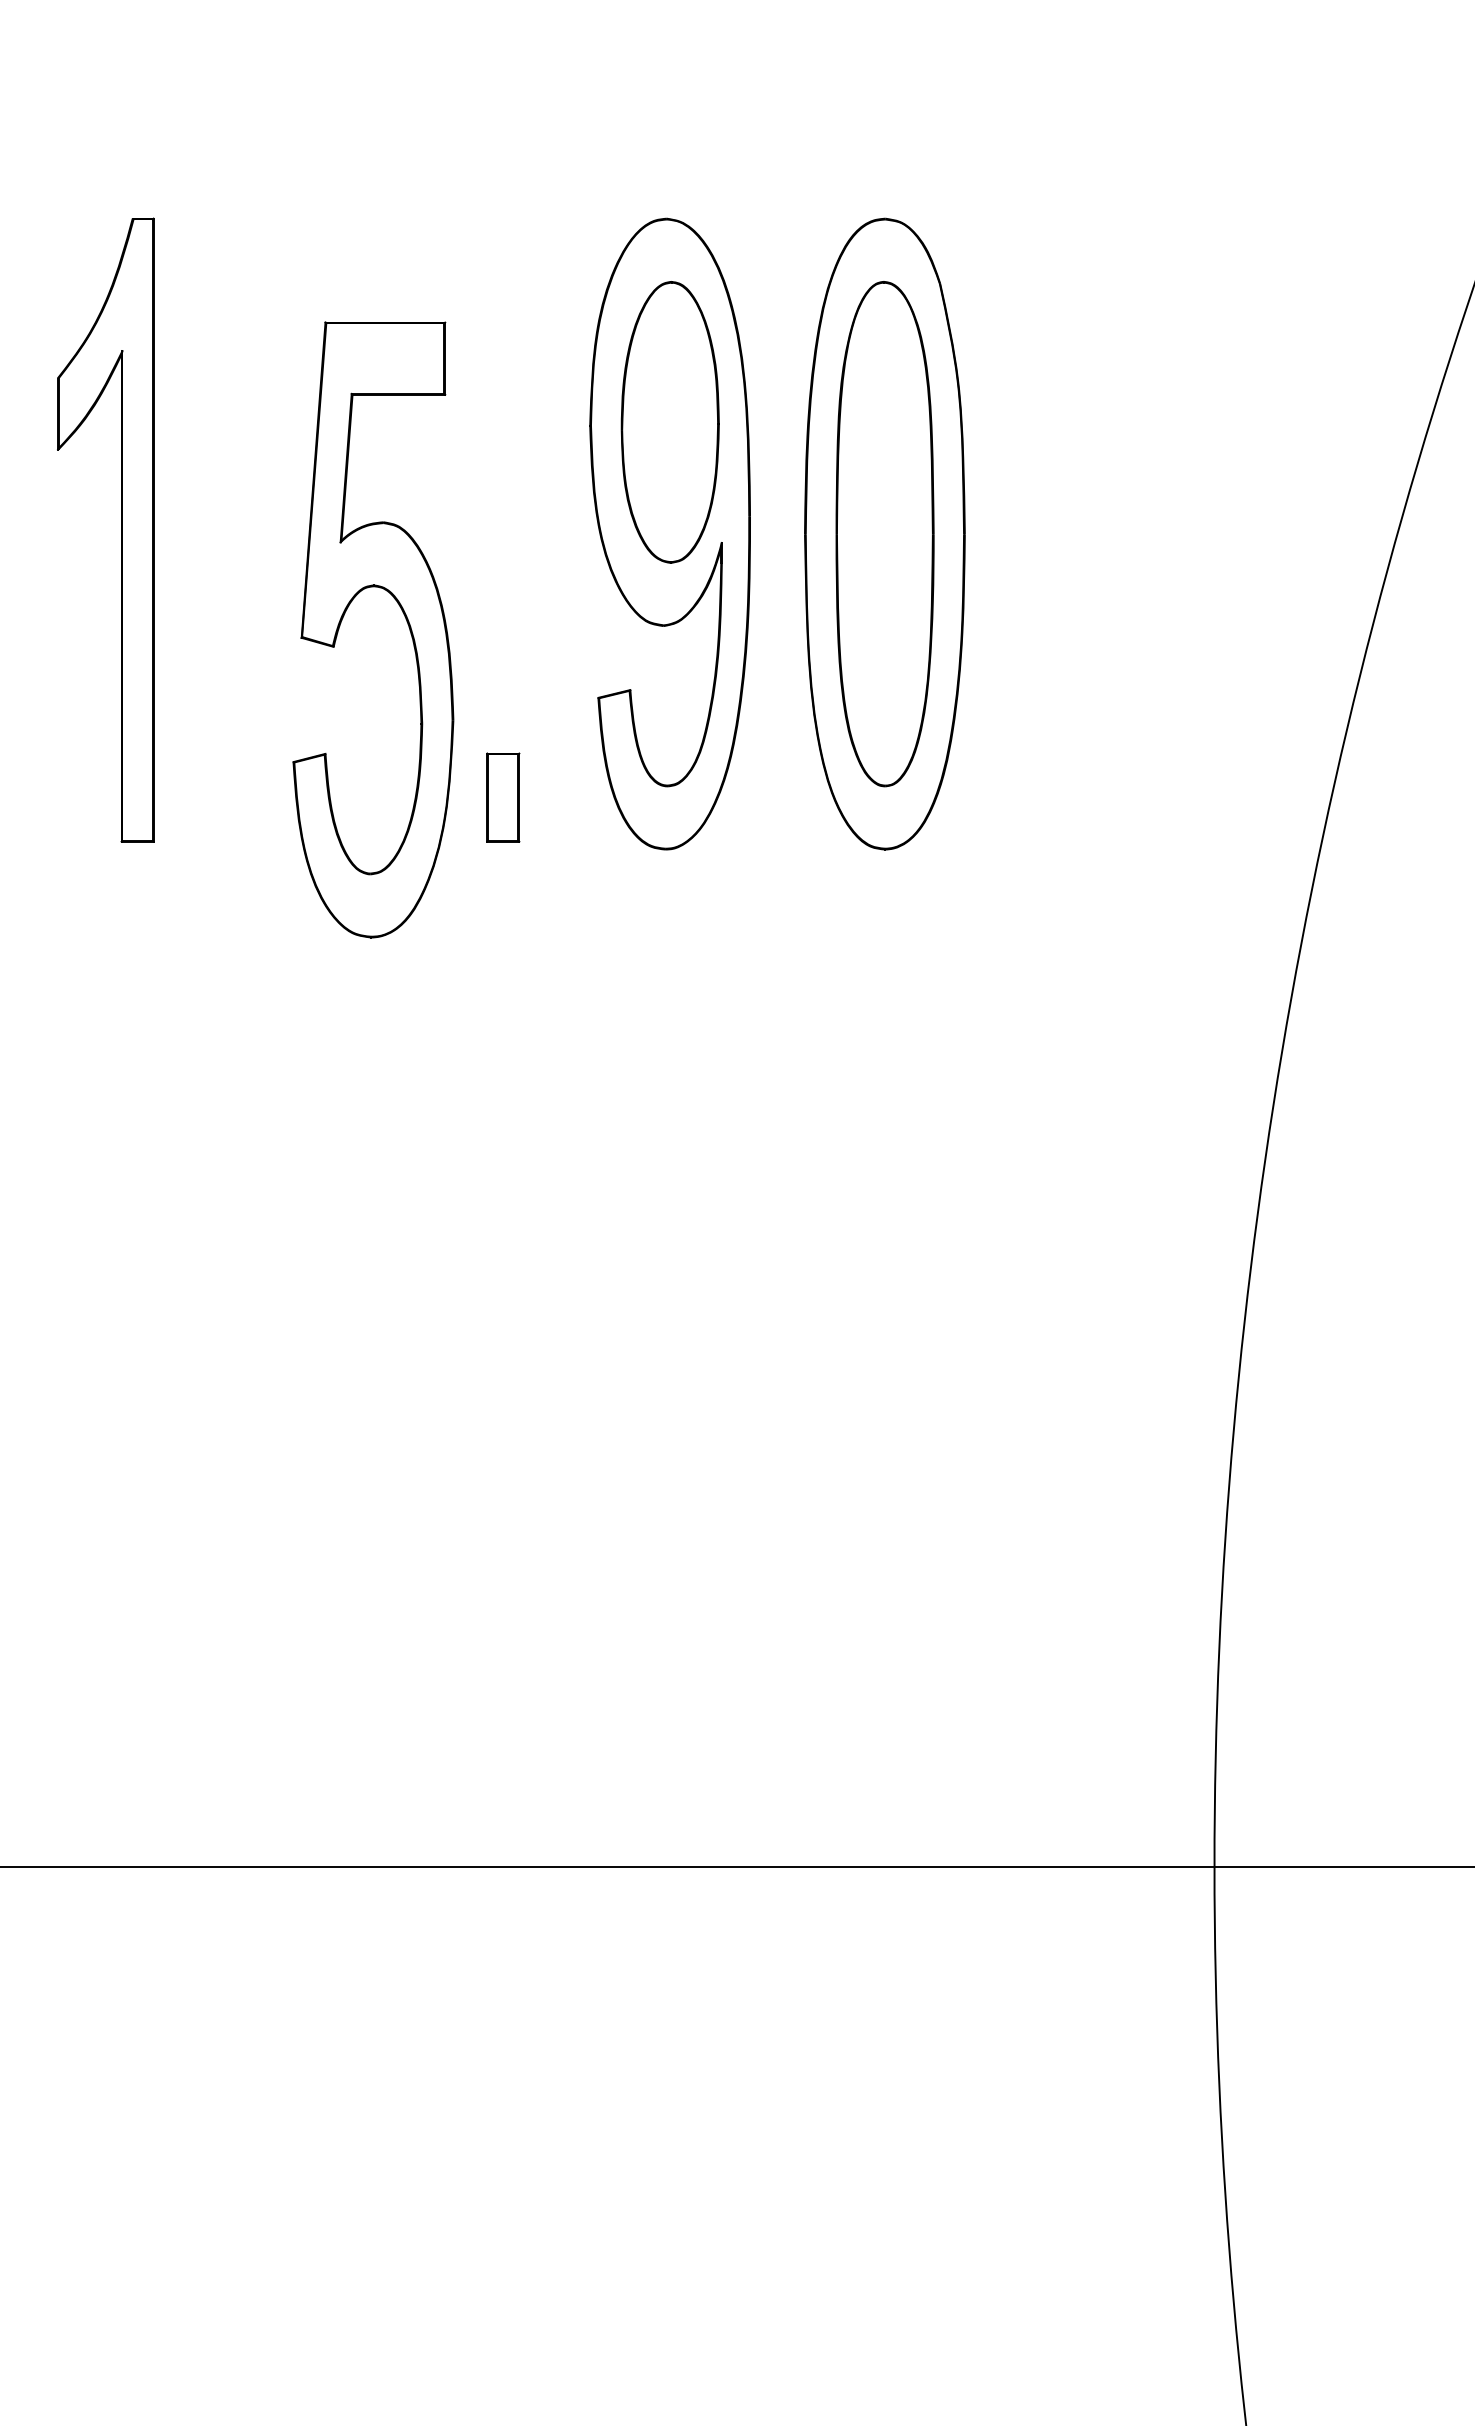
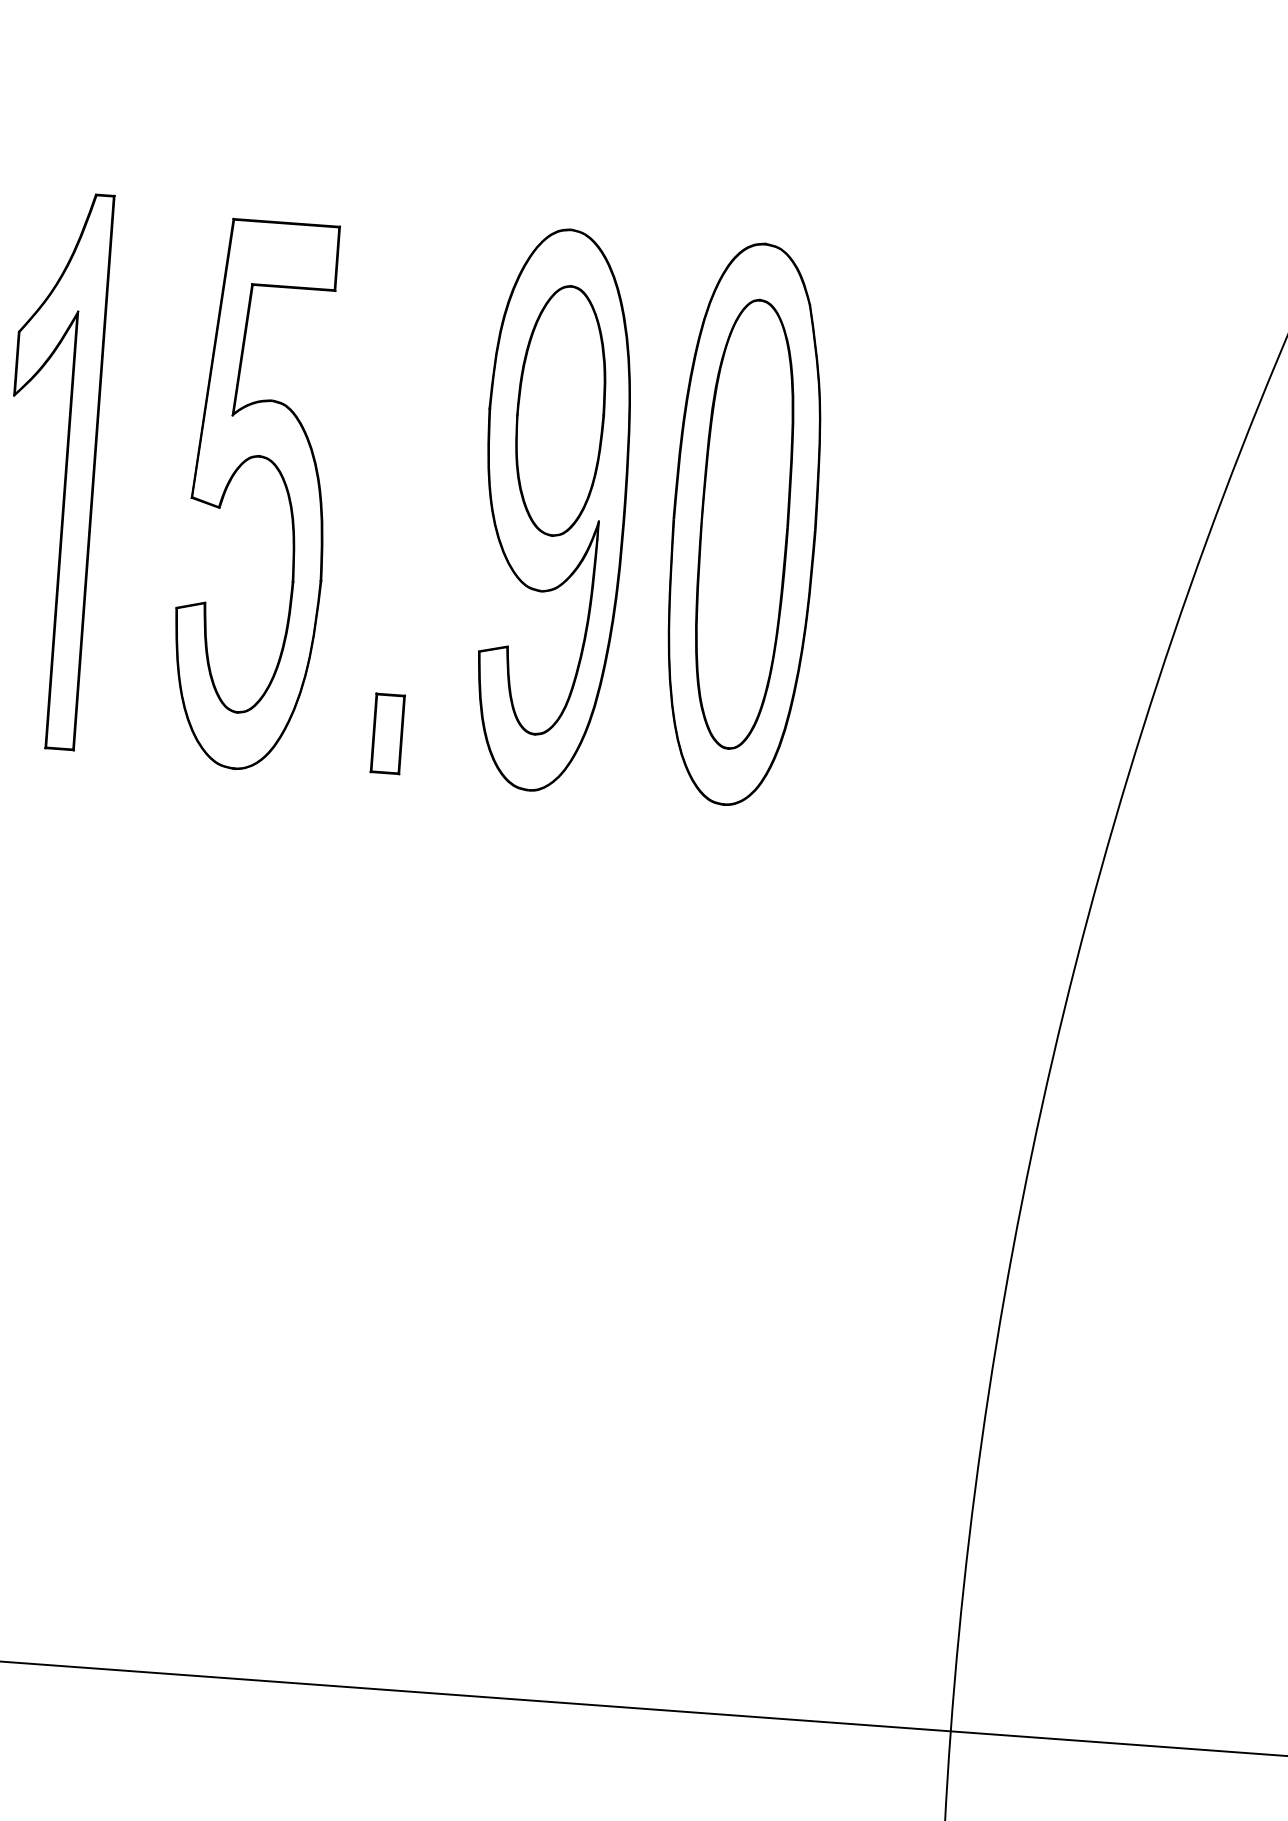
part: (344, 616) -> (231, 481), moved

